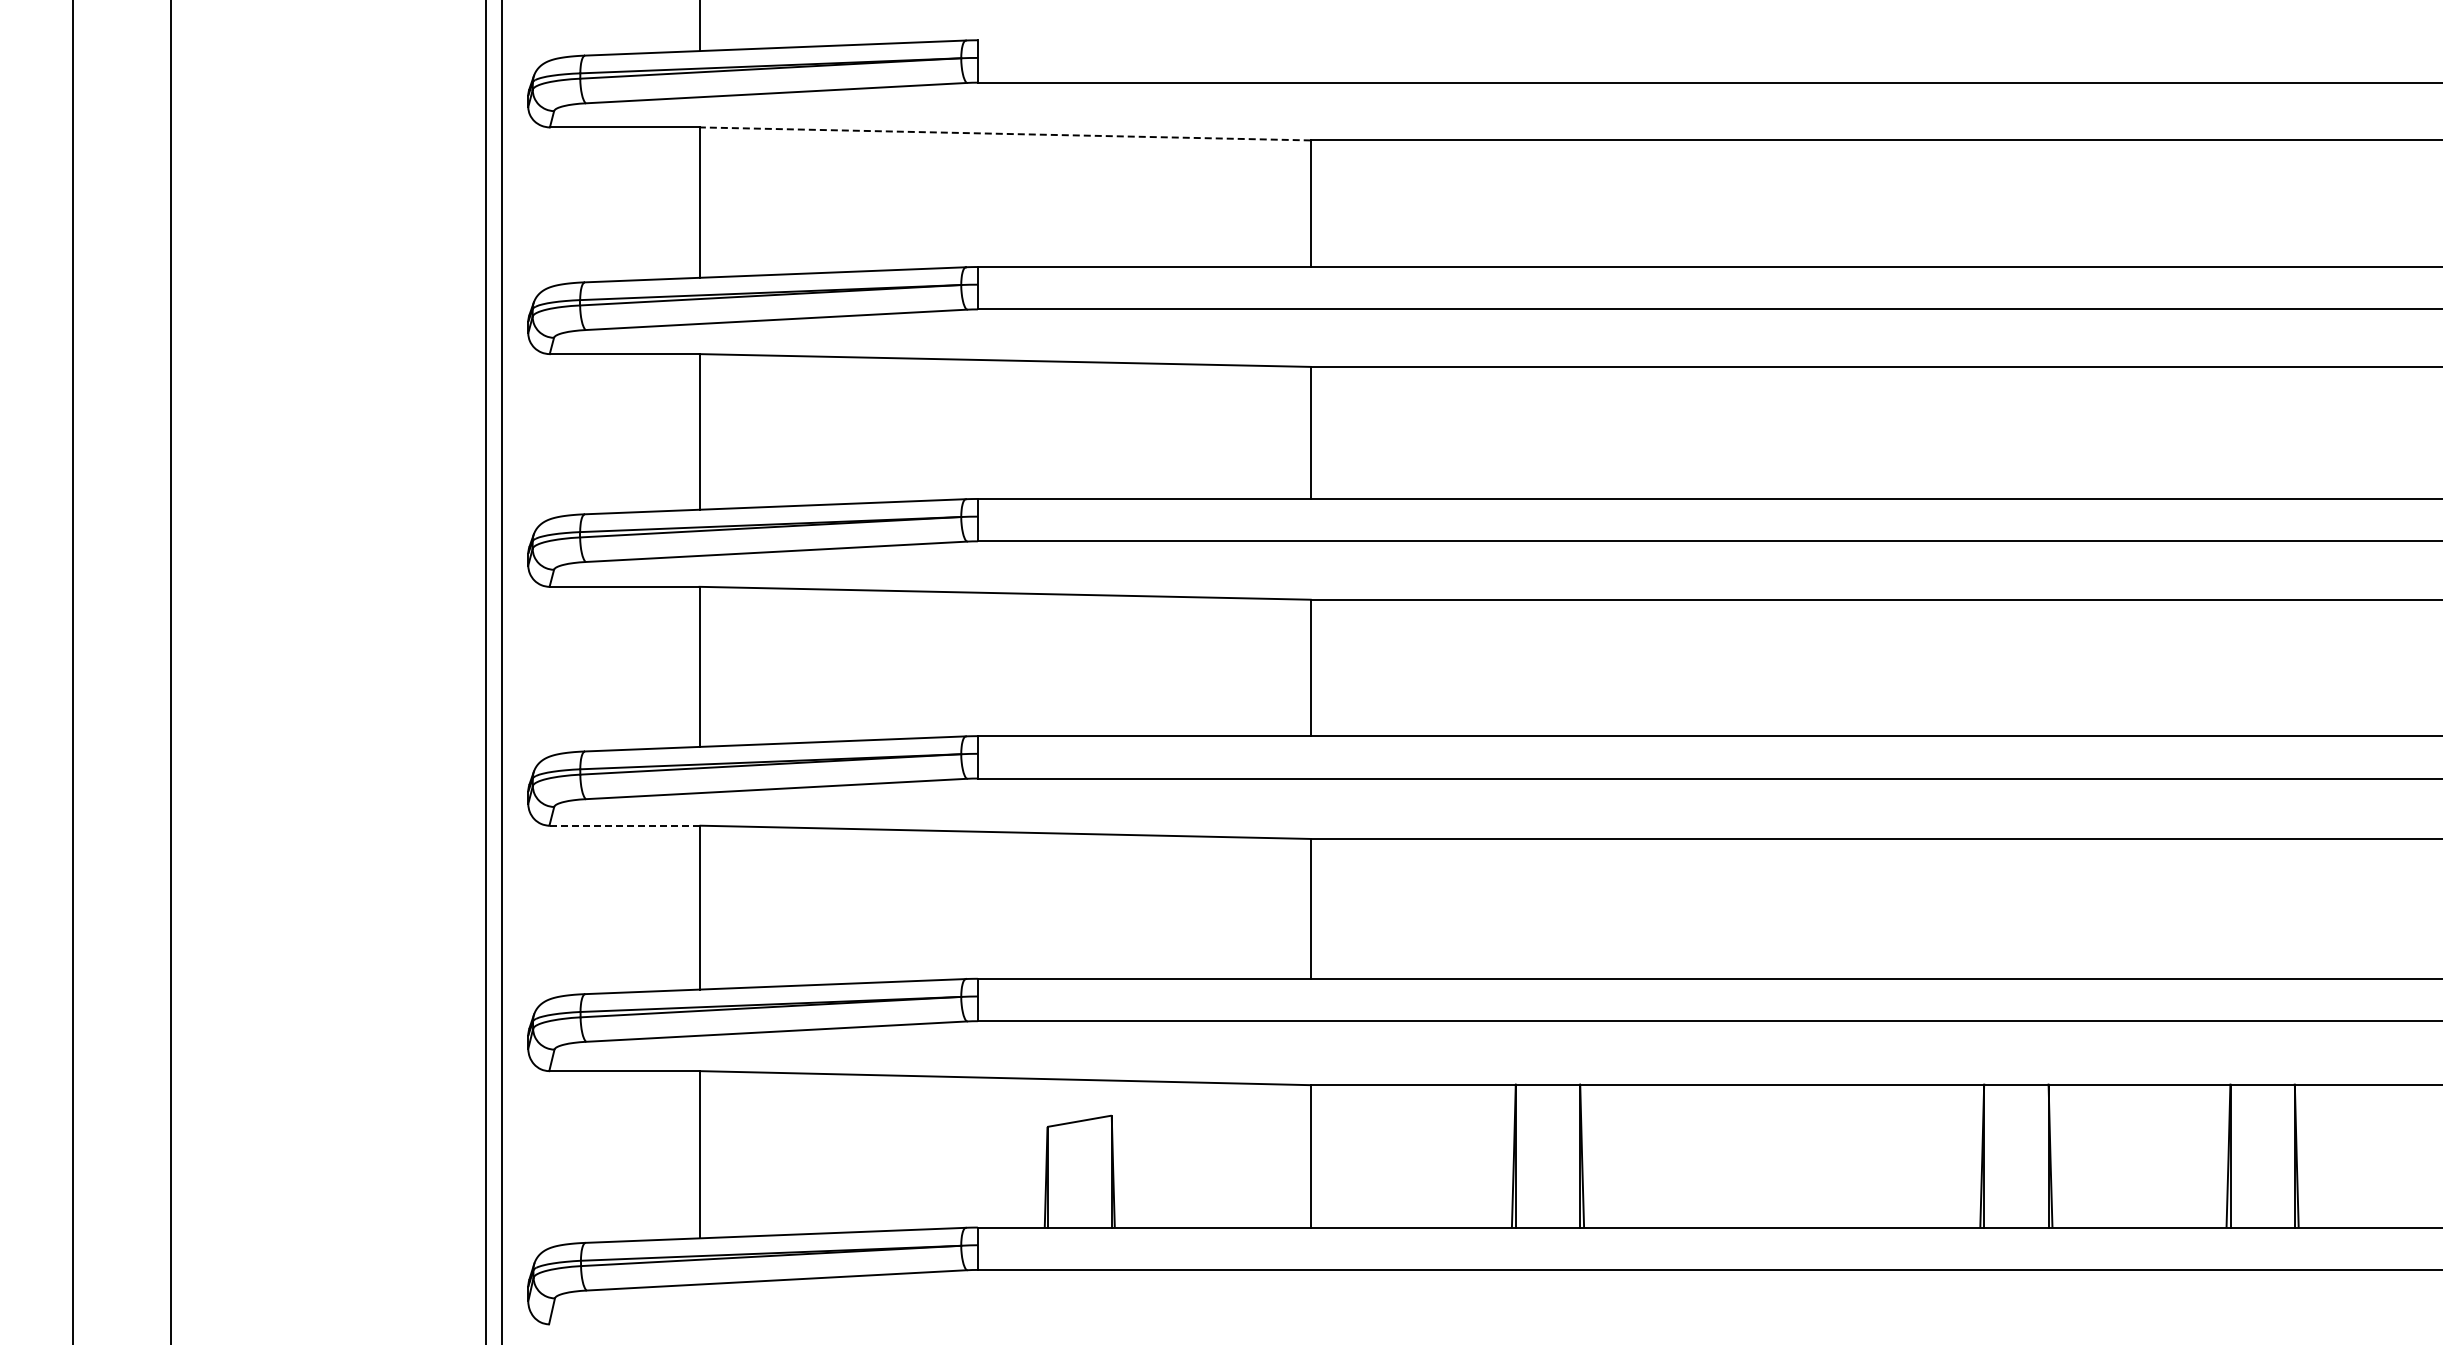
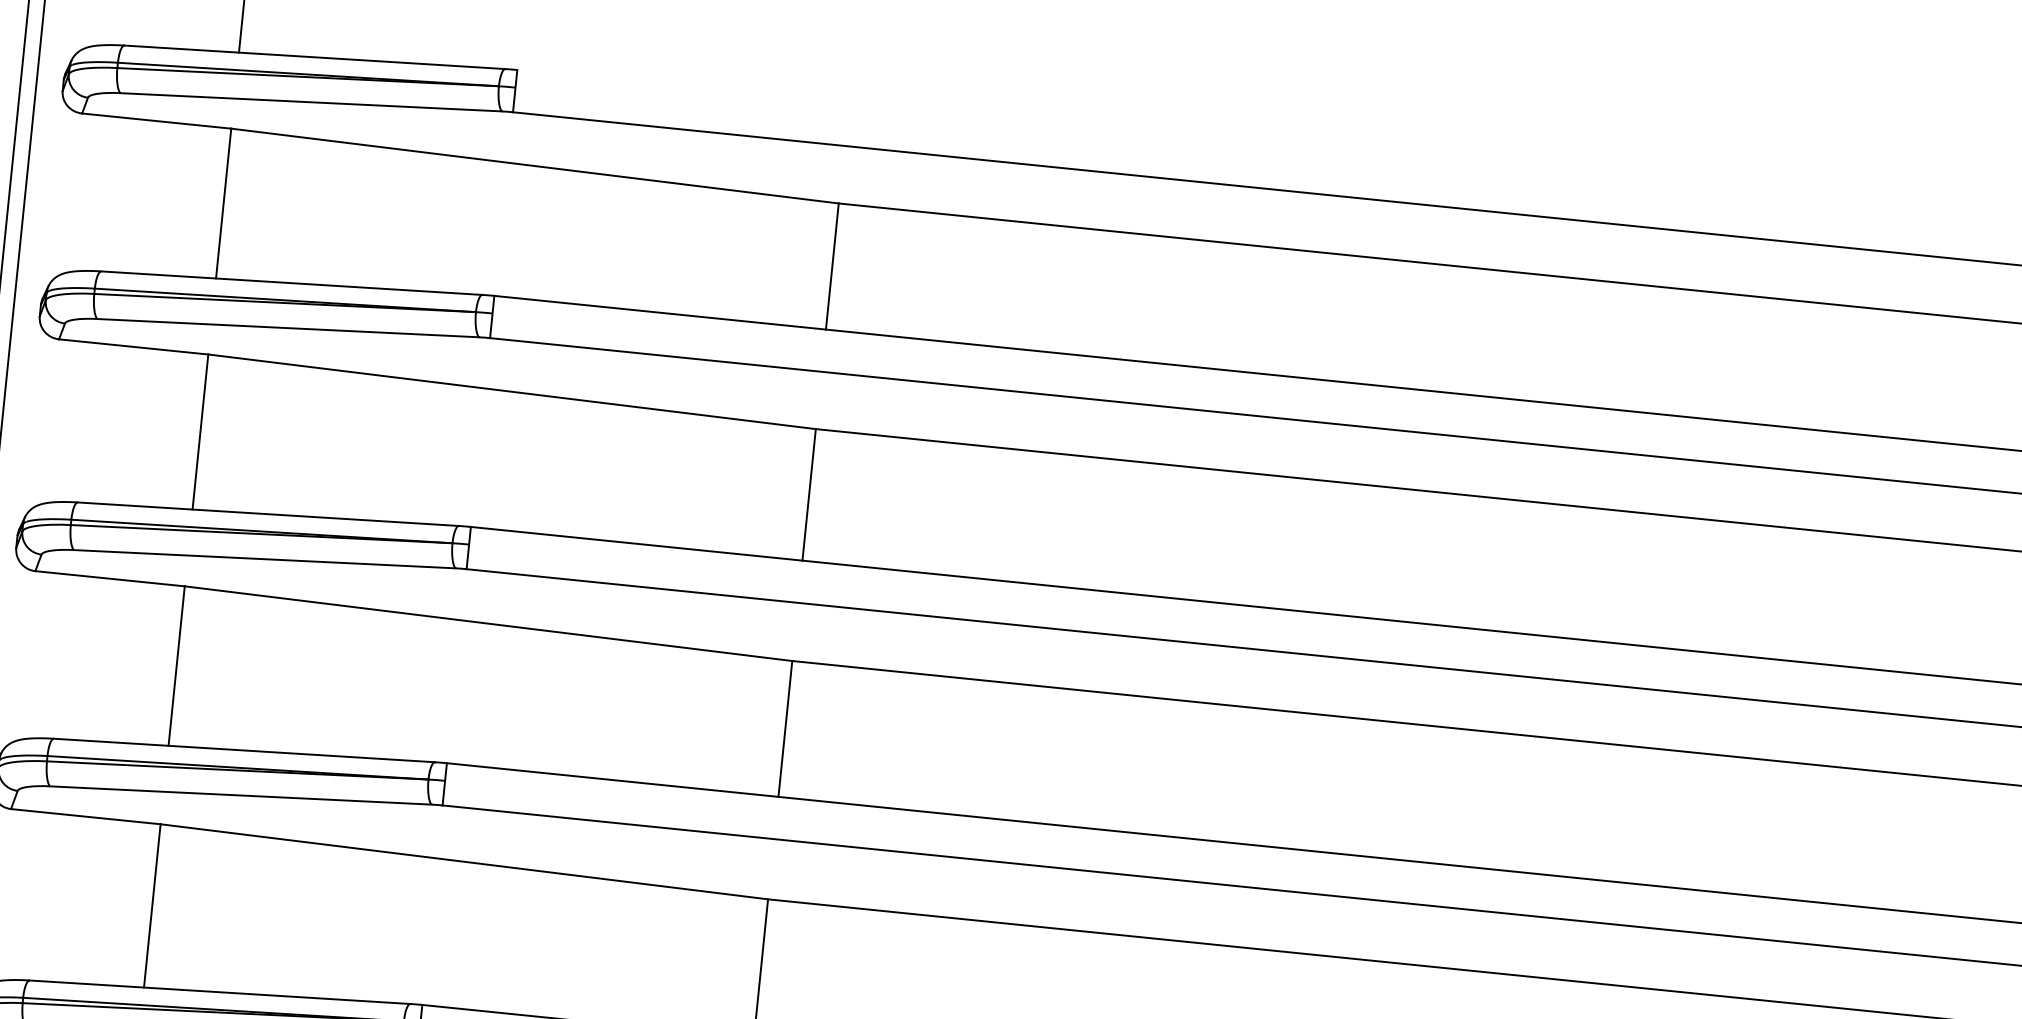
line: (1005, 133) -> (535, 165), dashed -> solid
line: (624, 825) -> (85, 816), dashed -> solid

